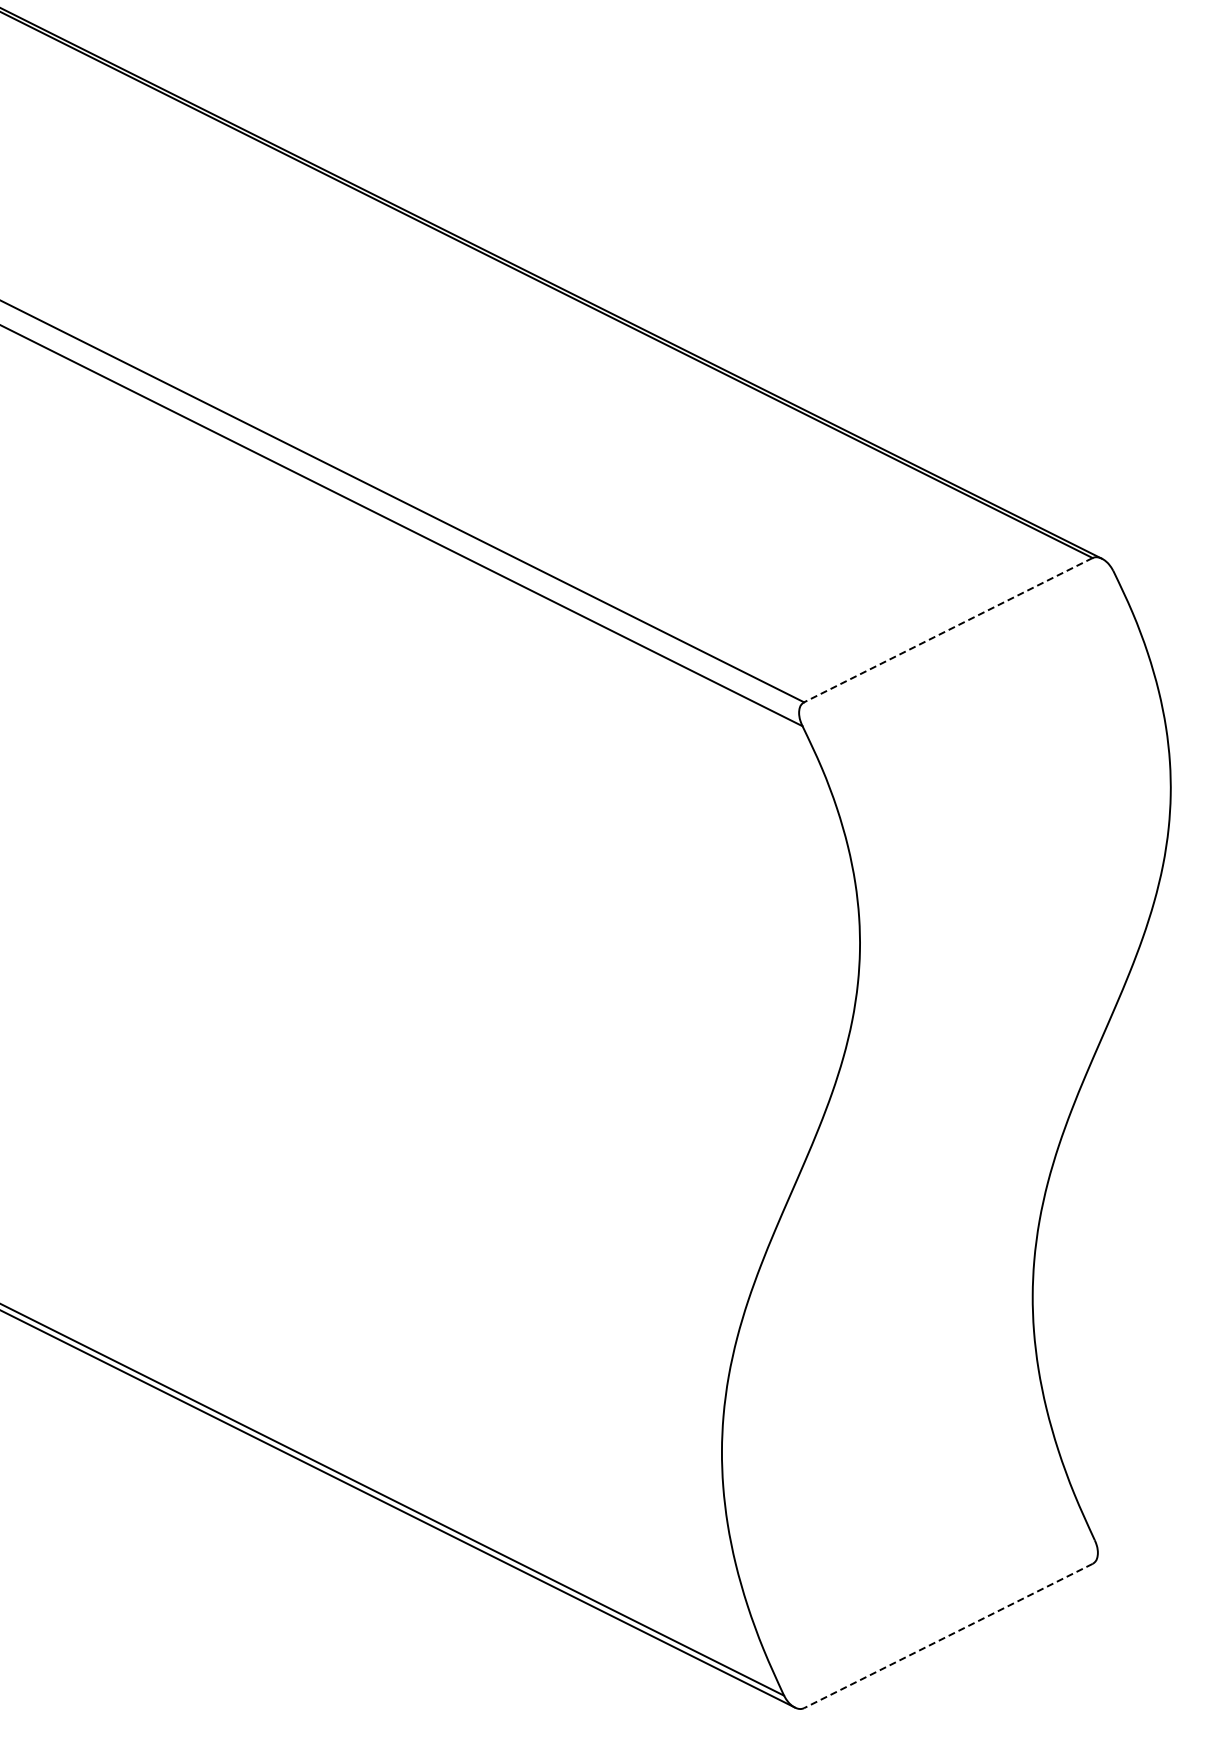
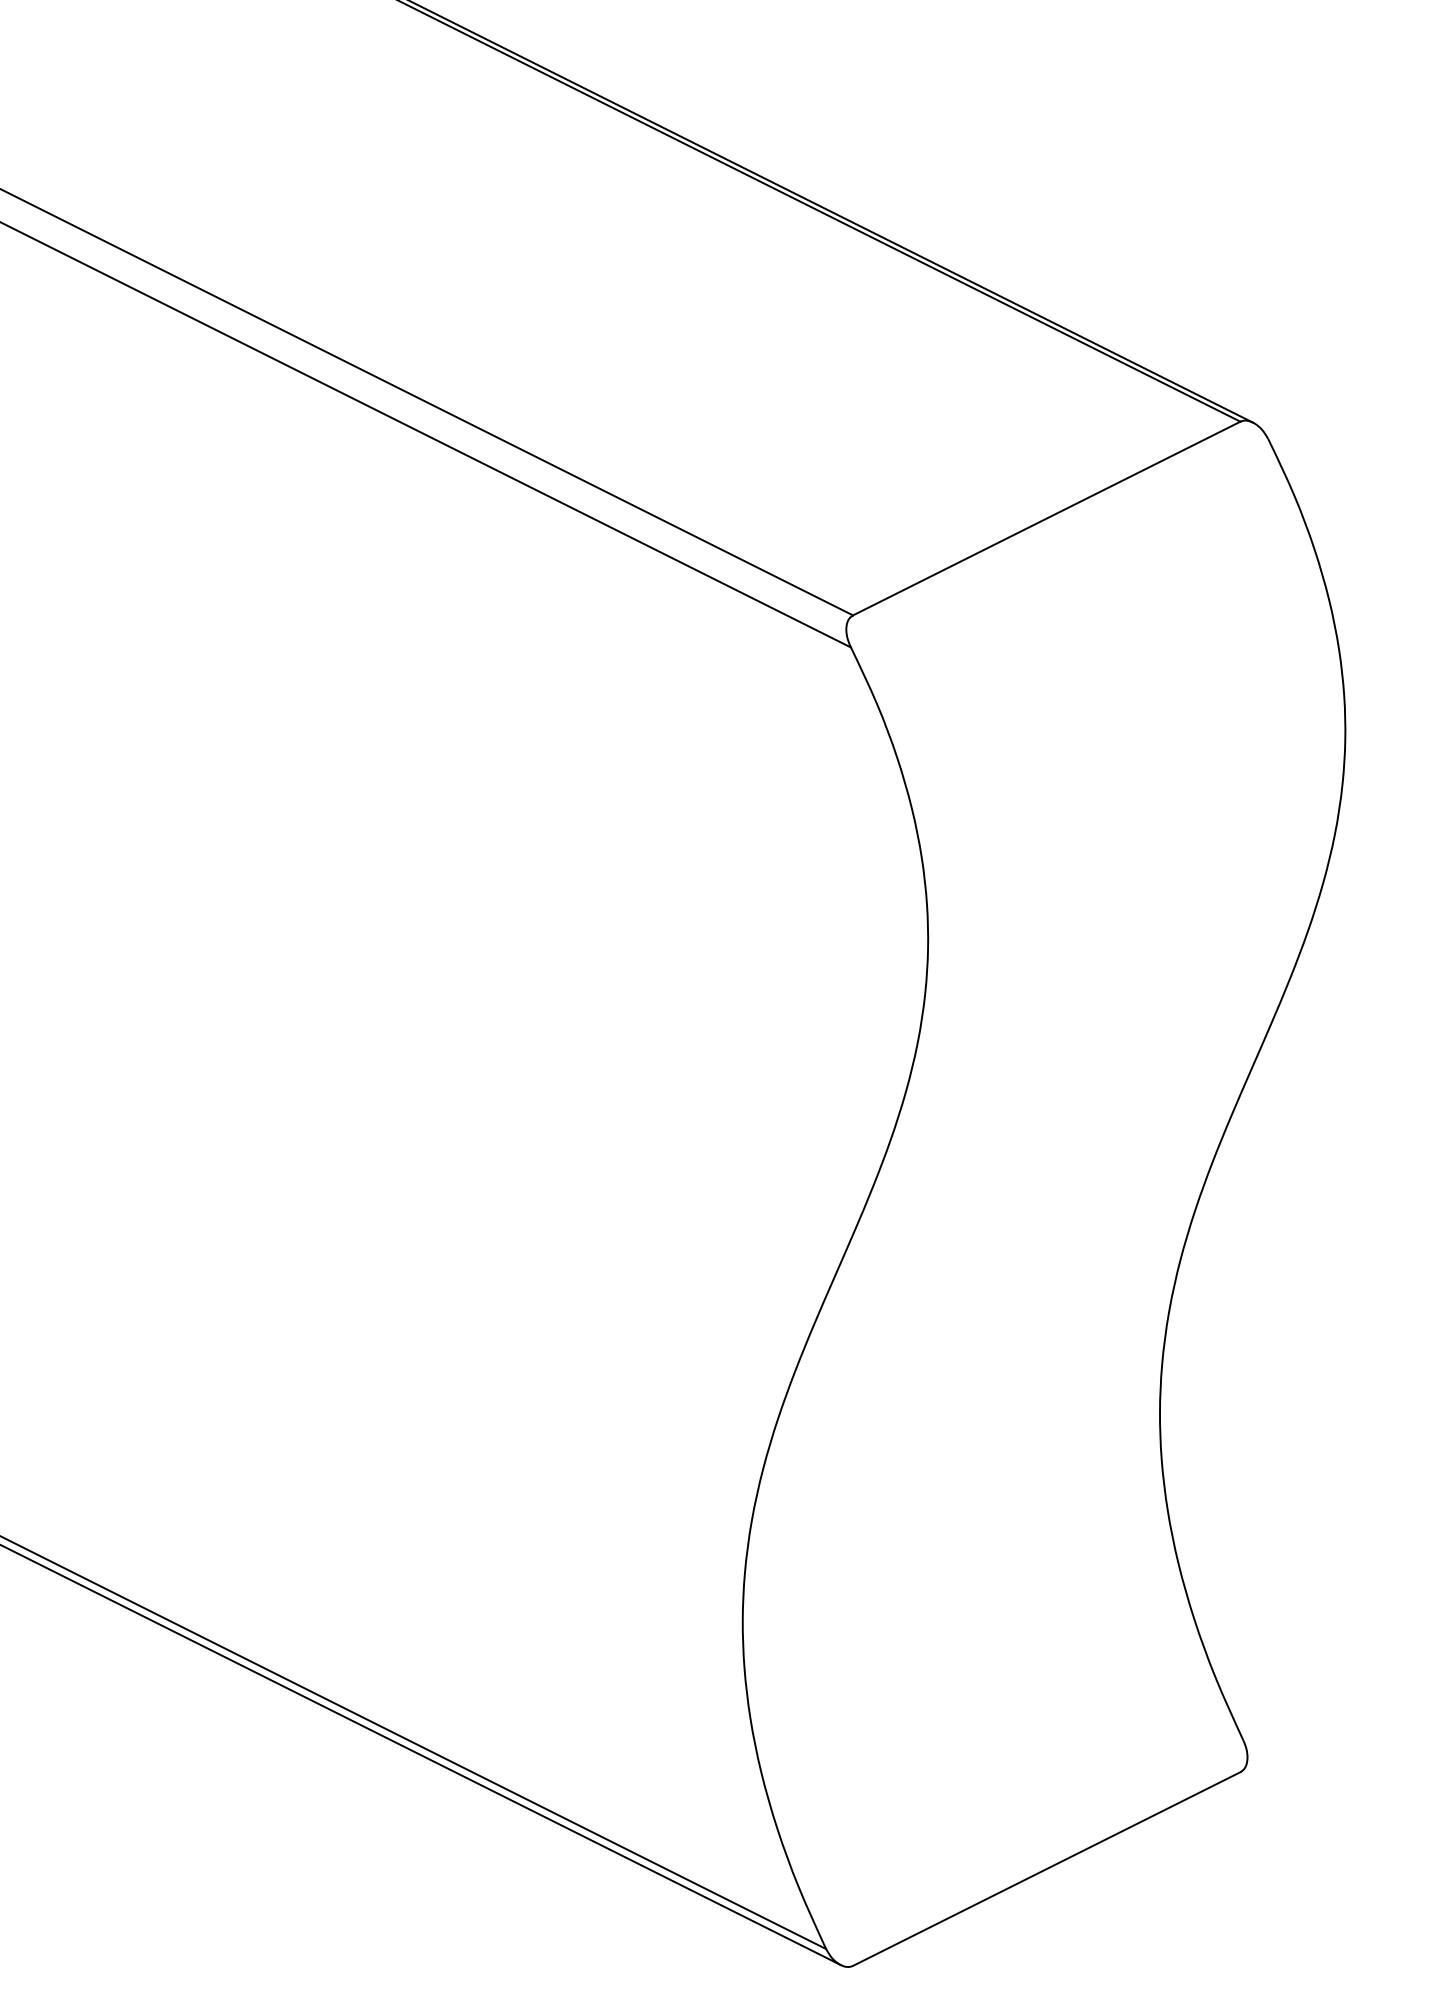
line: (947, 630) -> (1045, 518), dashed -> solid
line: (947, 1636) -> (1045, 1869), dashed -> solid

